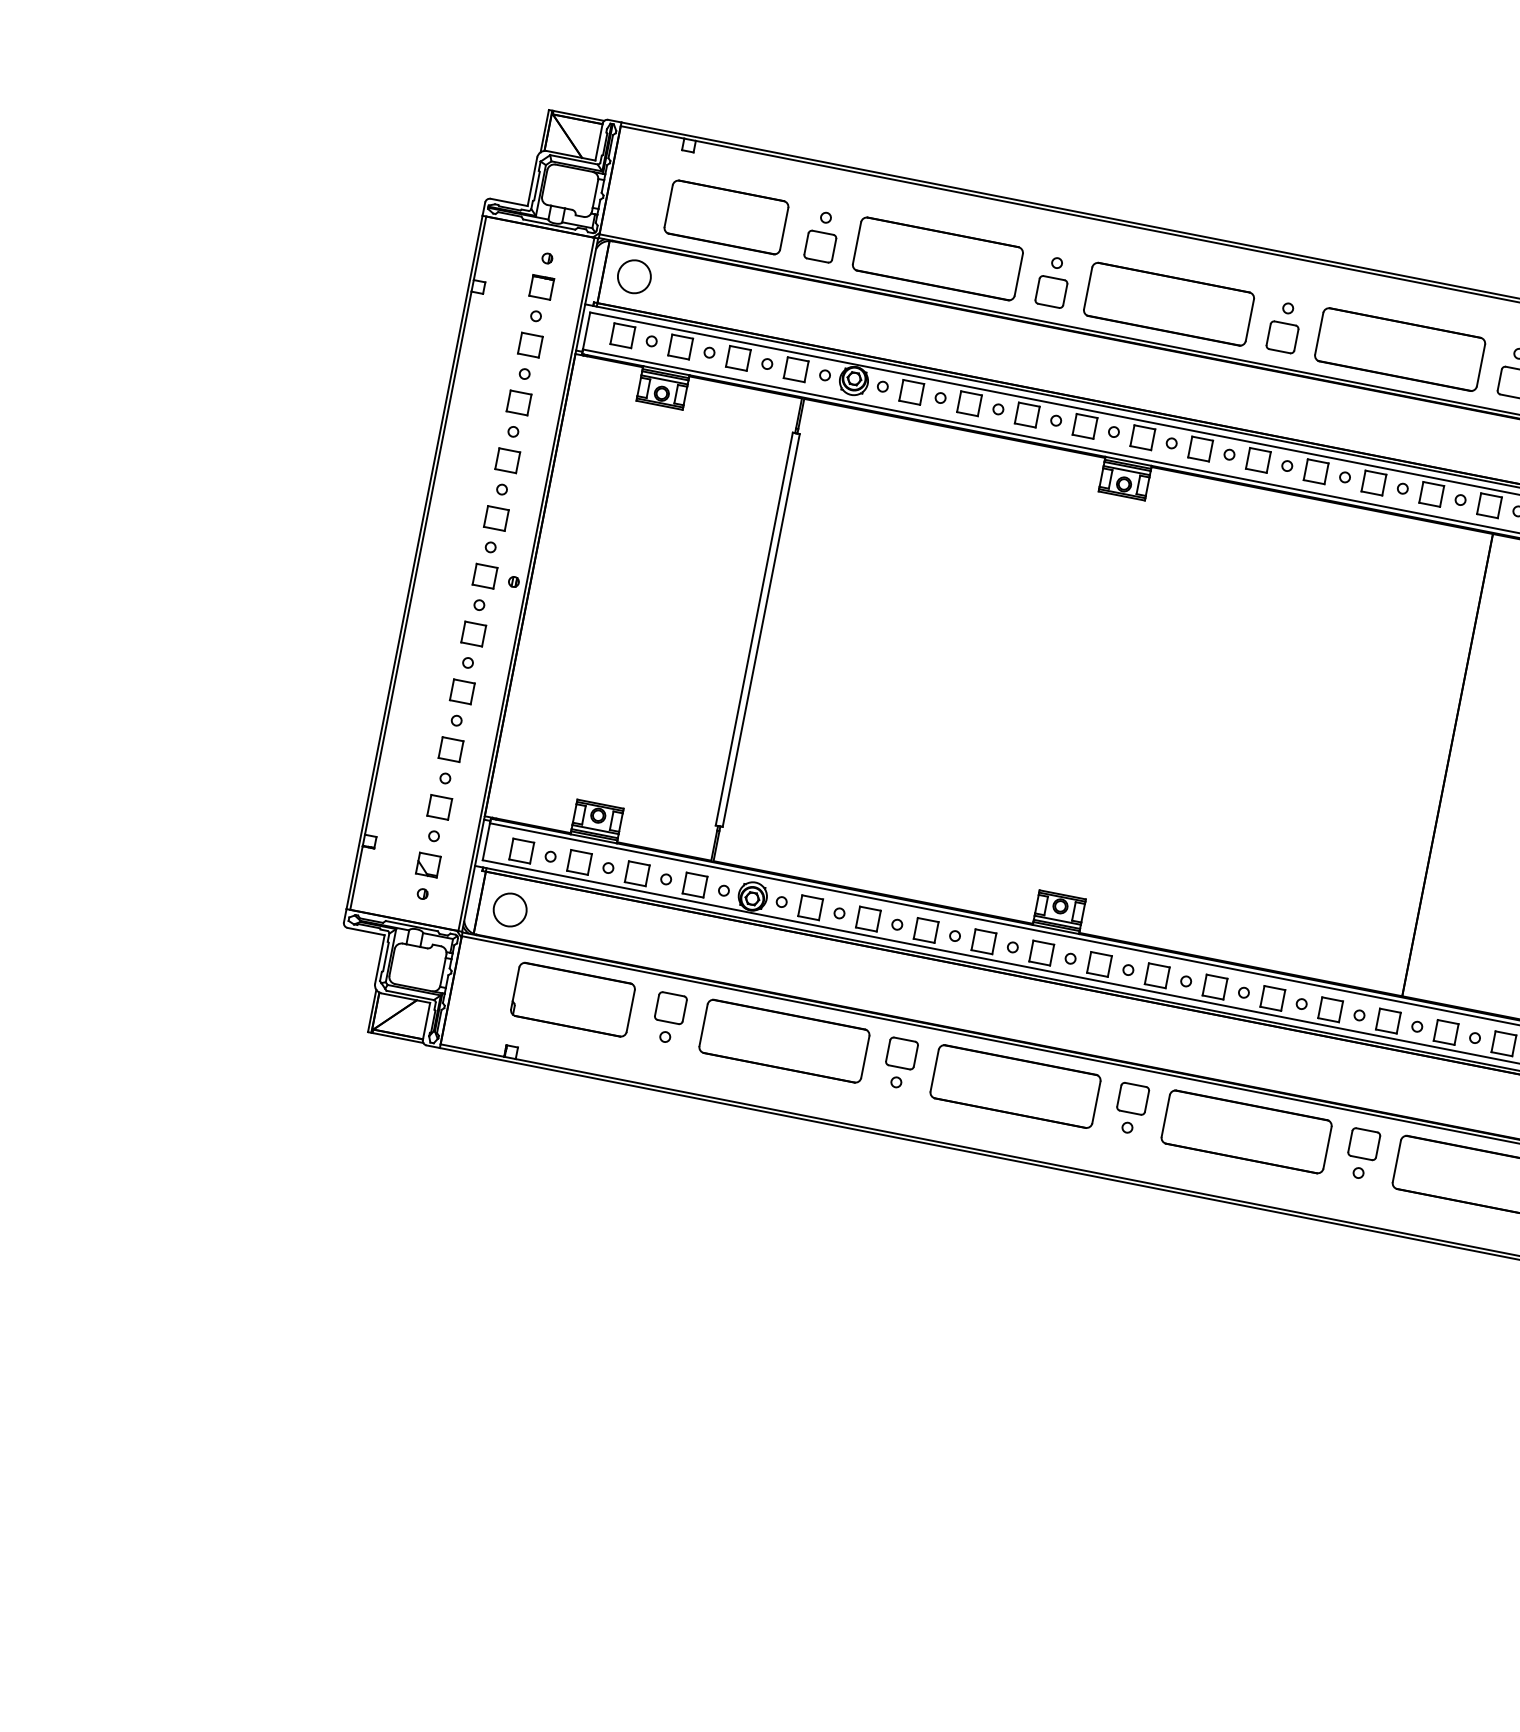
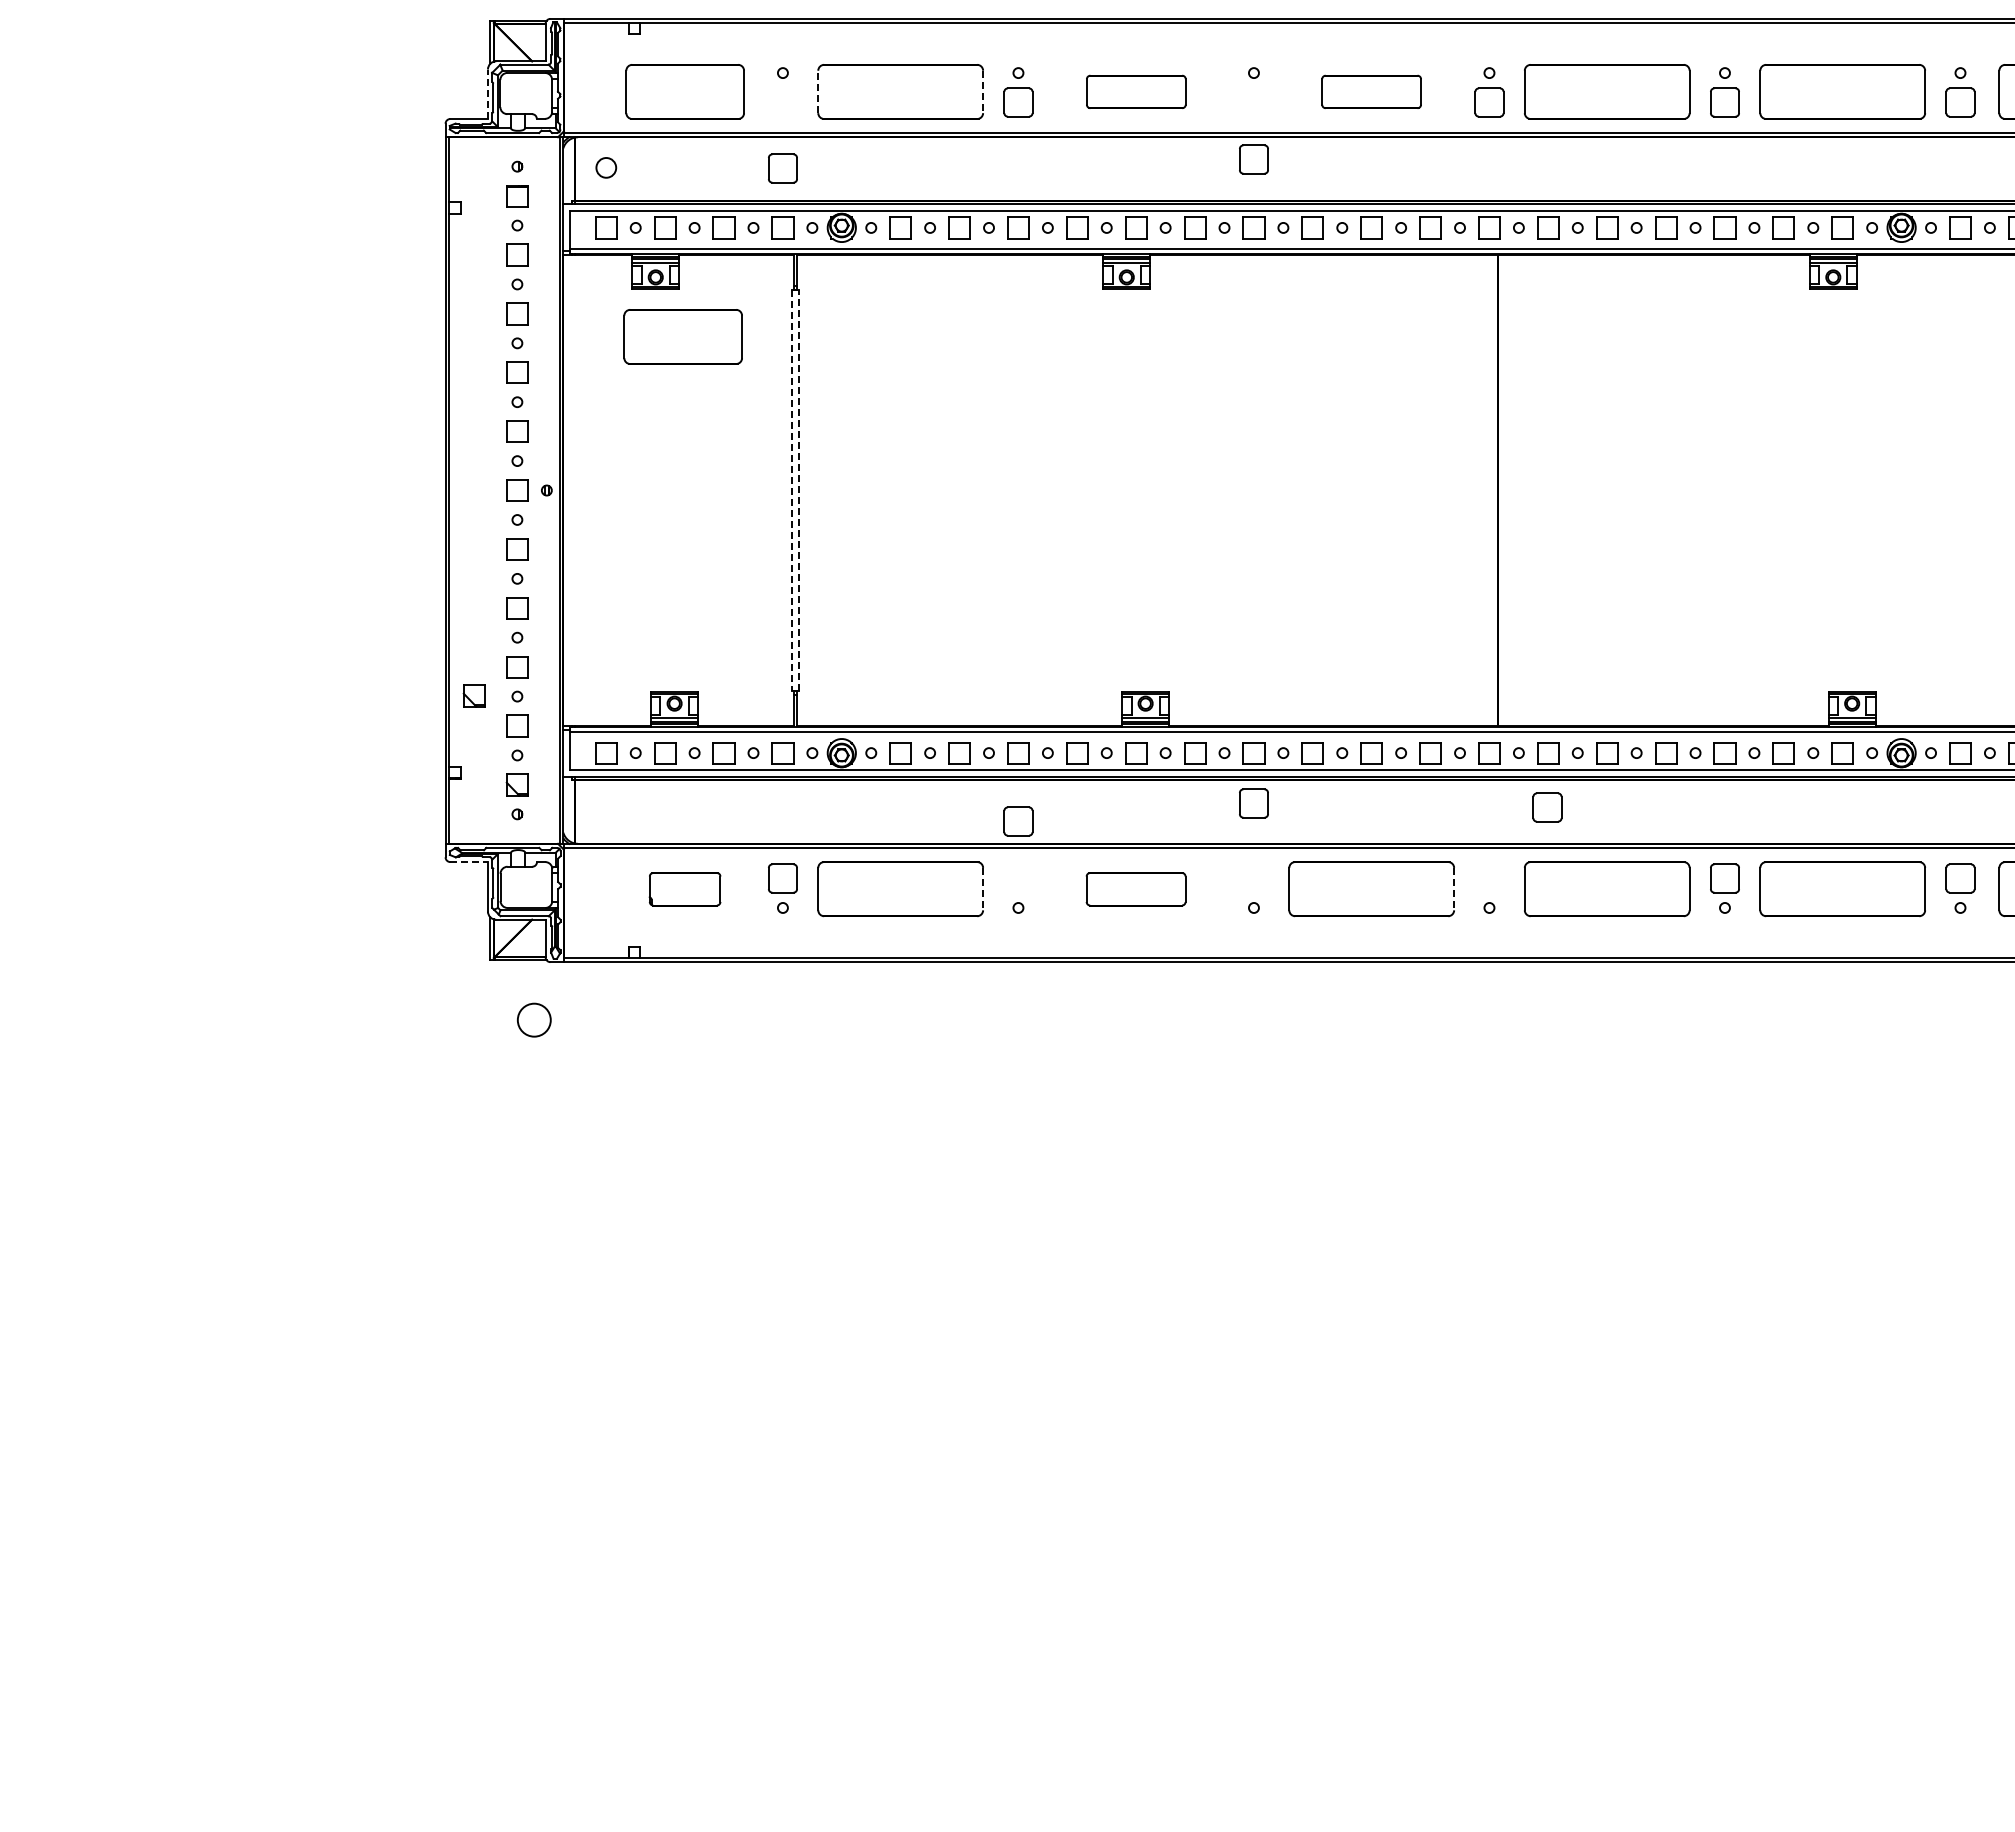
line: (531, 181) -> (487, 94), solid -> dashed
line: (857, 242) -> (818, 91), solid -> dashed
part: (819, 246) -> (782, 168), moved
line: (1019, 275) -> (983, 92), solid -> dashed
circle: (633, 276) -> (605, 167), size x0.6
part: (1169, 303) -> (1136, 91), size x0.6
part: (1282, 337) -> (1253, 159), moved
part: (1399, 349) -> (1371, 91), size x0.6
part: (676, 456) -> (682, 336), added
line: (753, 630) -> (791, 491), solid -> dashed
line: (760, 630) -> (798, 490), solid -> dashed
part: (402, 768) -> (473, 695), added
circle: (510, 909) -> (534, 1019), moved
line: (366, 932) -> (469, 862), solid -> dashed
part: (572, 999) -> (684, 889), size x0.6
part: (902, 1053) -> (1018, 821), moved
line: (865, 1057) -> (983, 889), solid -> dashed
part: (1014, 1086) -> (1135, 889), size x0.6
part: (1132, 1098) -> (1253, 803), moved
part: (1364, 1144) -> (1547, 807), moved
line: (1327, 1148) -> (1454, 889), solid -> dashed

